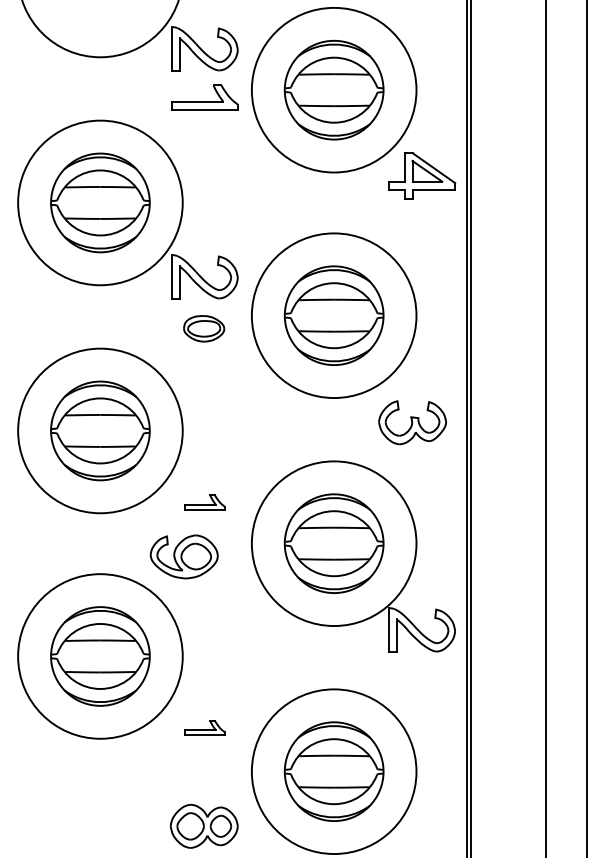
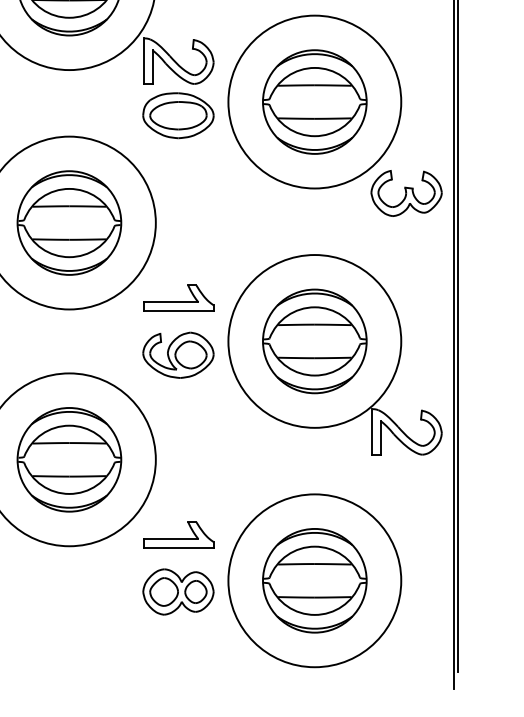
part: (203, 328) -> (177, 115), size x1.67
part: (412, 422) -> (406, 193), moved
part: (204, 502) -> (178, 298), size x1.67
part: (183, 556) -> (177, 354), moved
part: (204, 727) -> (178, 534), size x1.67
part: (203, 825) -> (177, 591), moved

